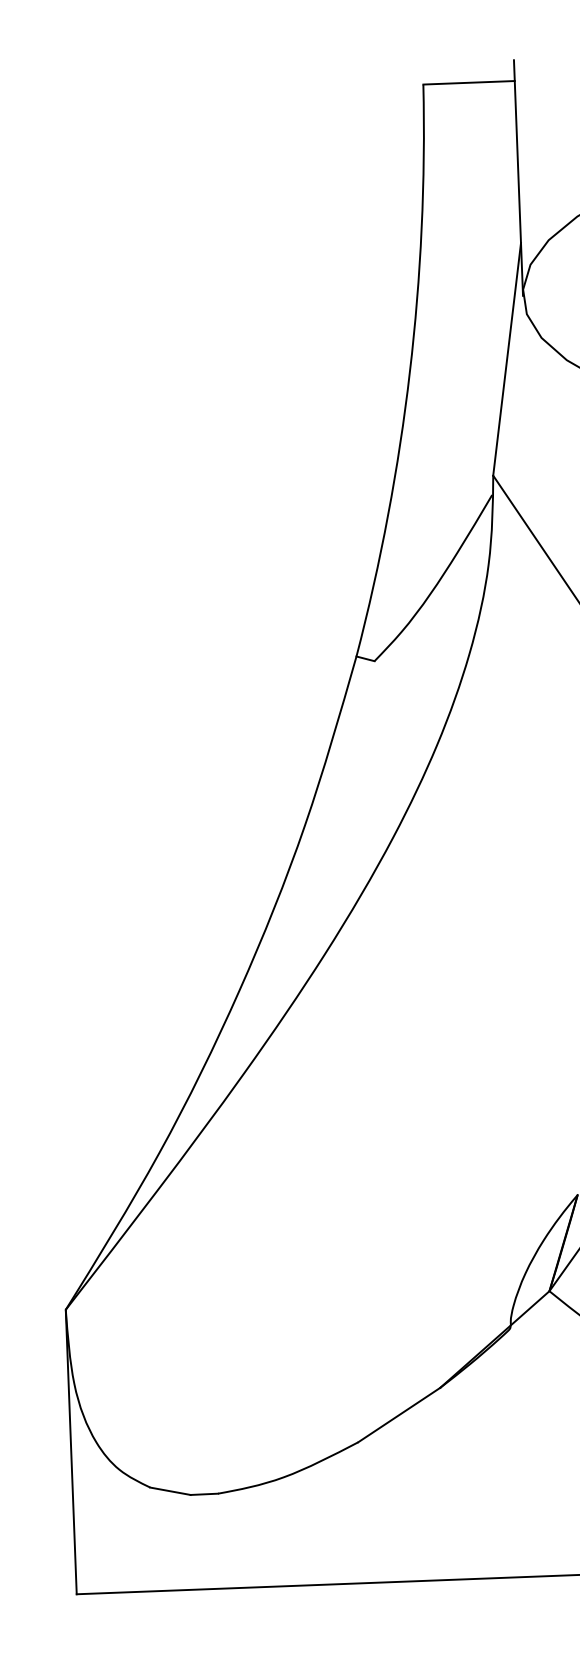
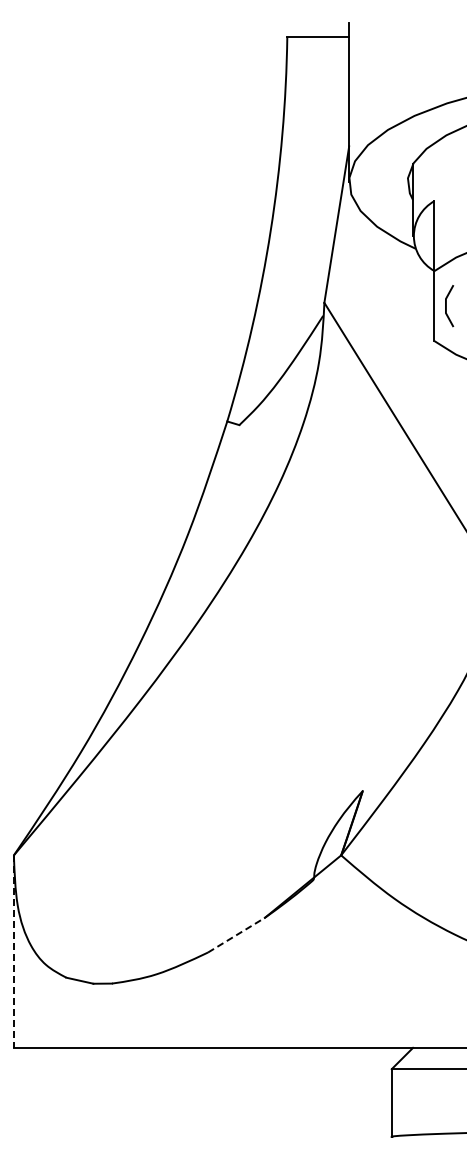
line: (399, 1414) -> (236, 934), solid -> dashed
line: (70, 1453) -> (13, 952), solid -> dashed

